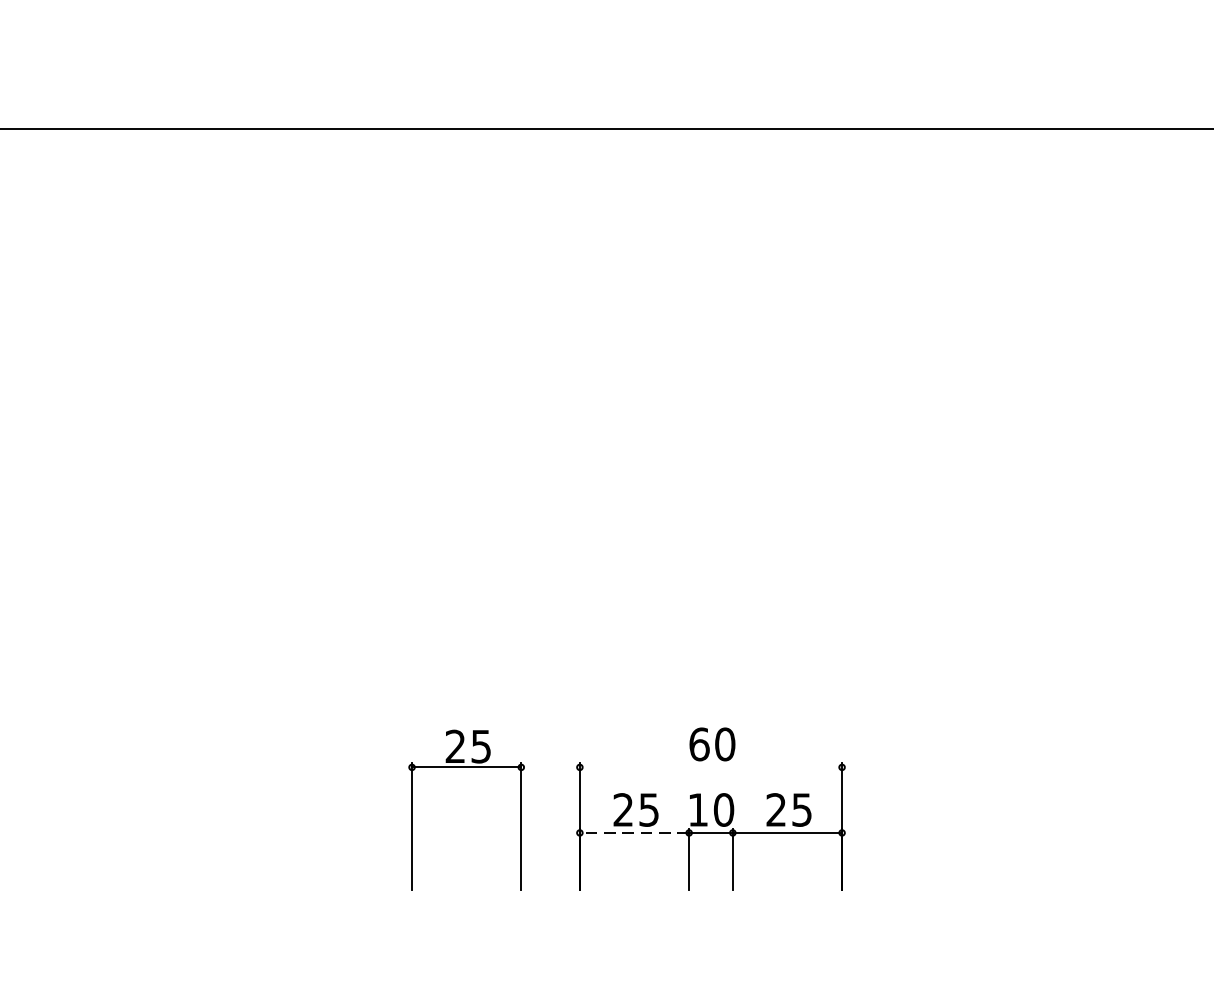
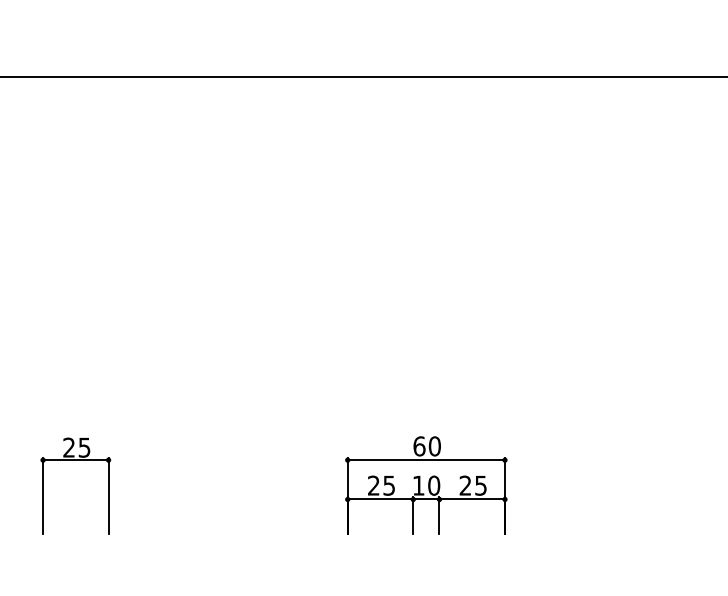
part: (466, 767) -> (75, 460), moved
line: (709, 767) -> (425, 460), added
line: (634, 832) -> (380, 499), dashed -> solid

